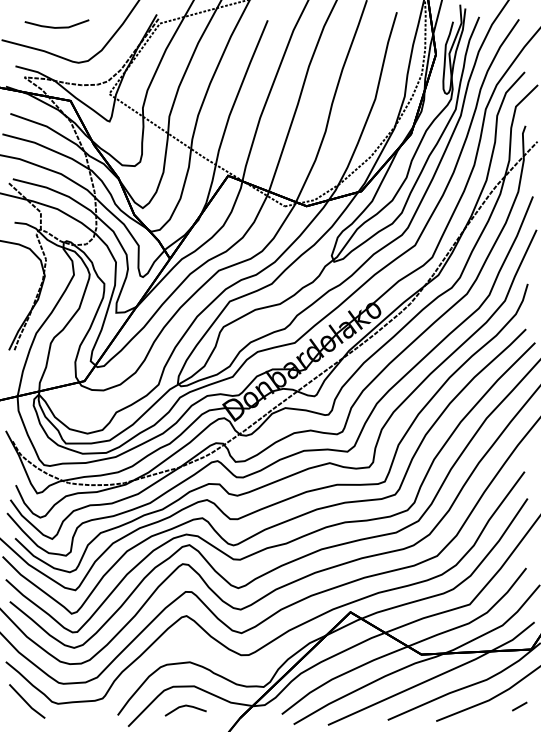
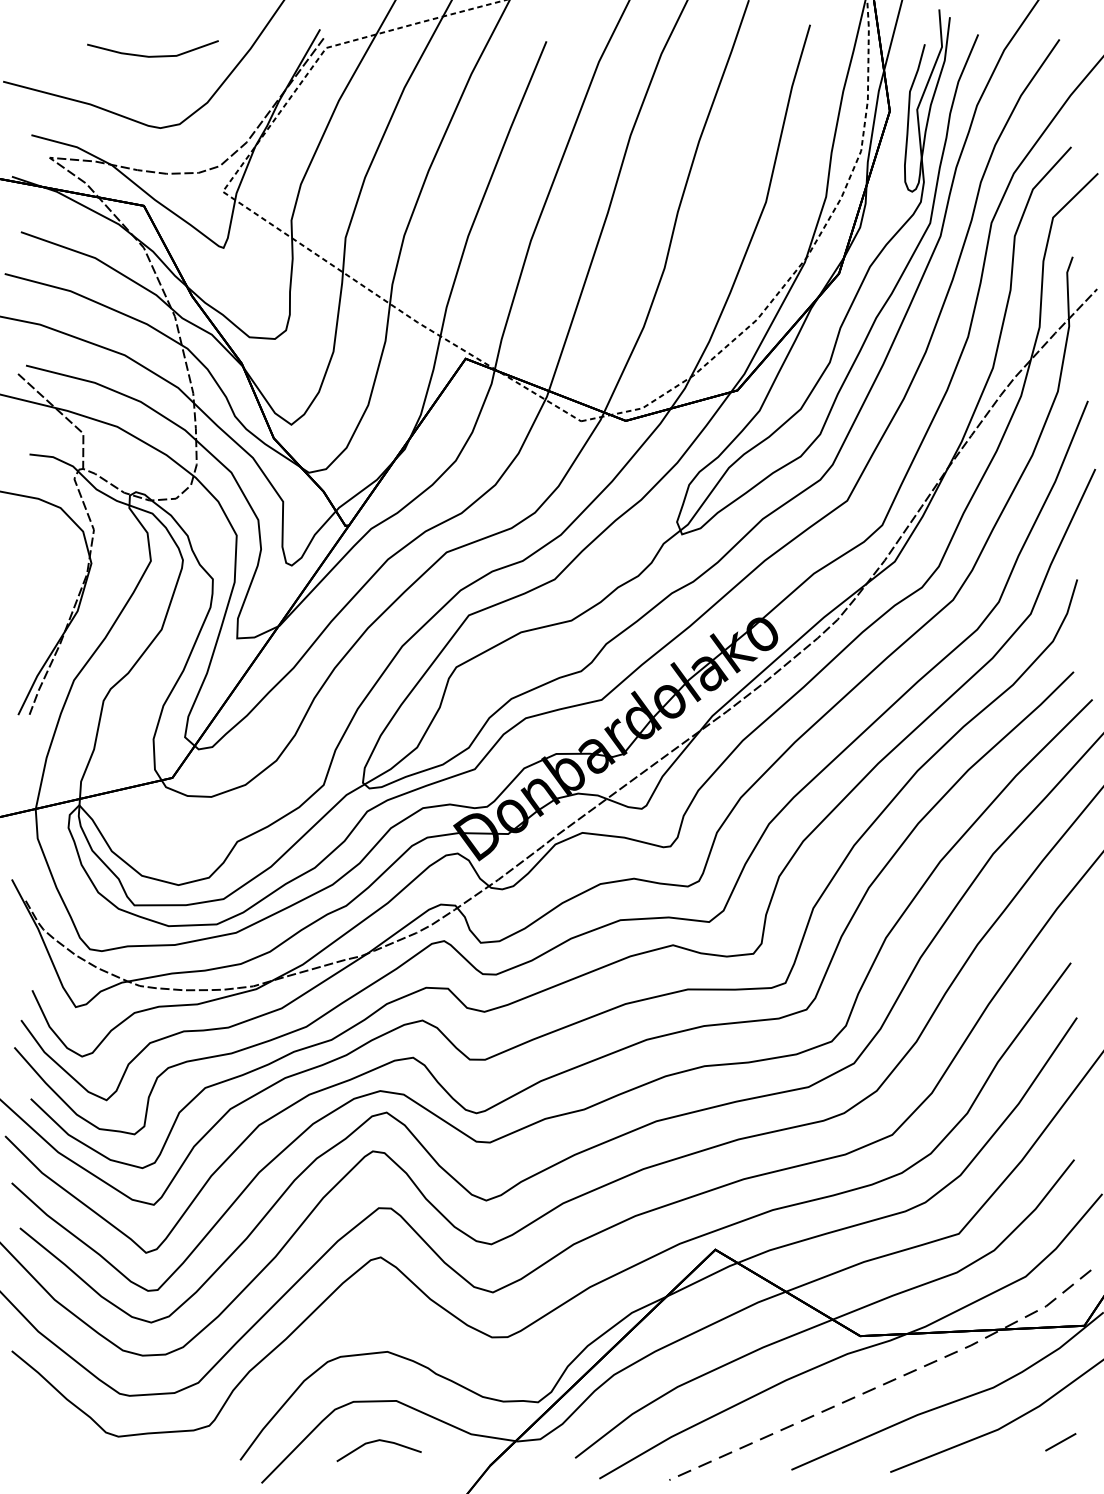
line: (57, 26) -> (153, 53), moved
line: (434, 677) -> (886, 1382), solid -> dashed
line: (26, 701) -> (53, 1431), removed

